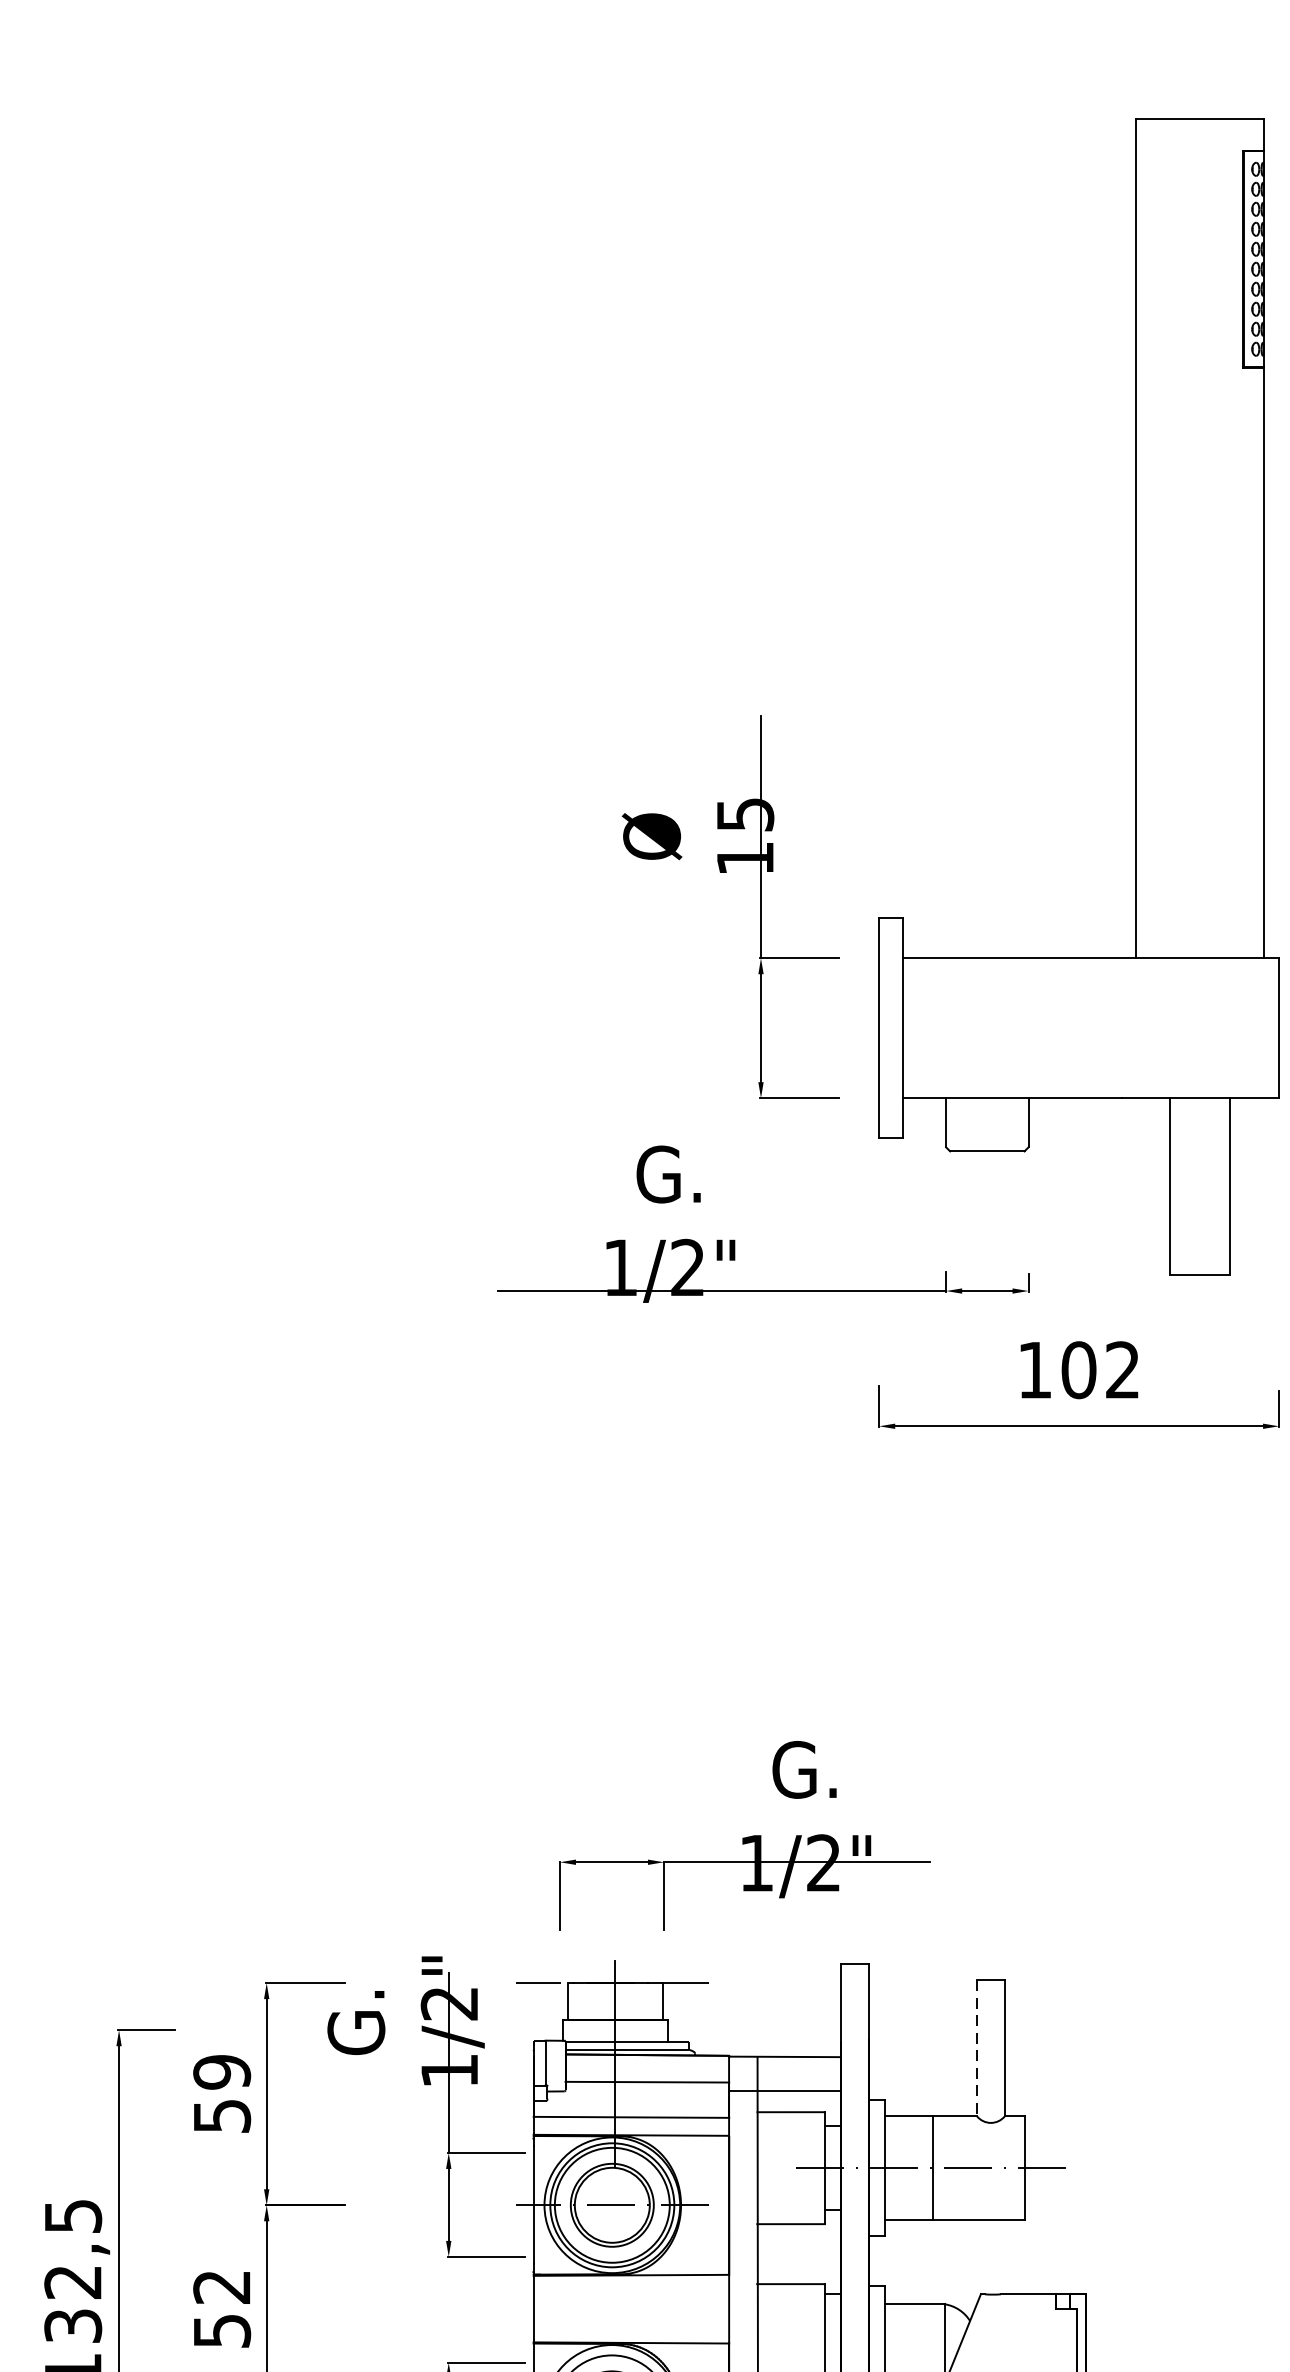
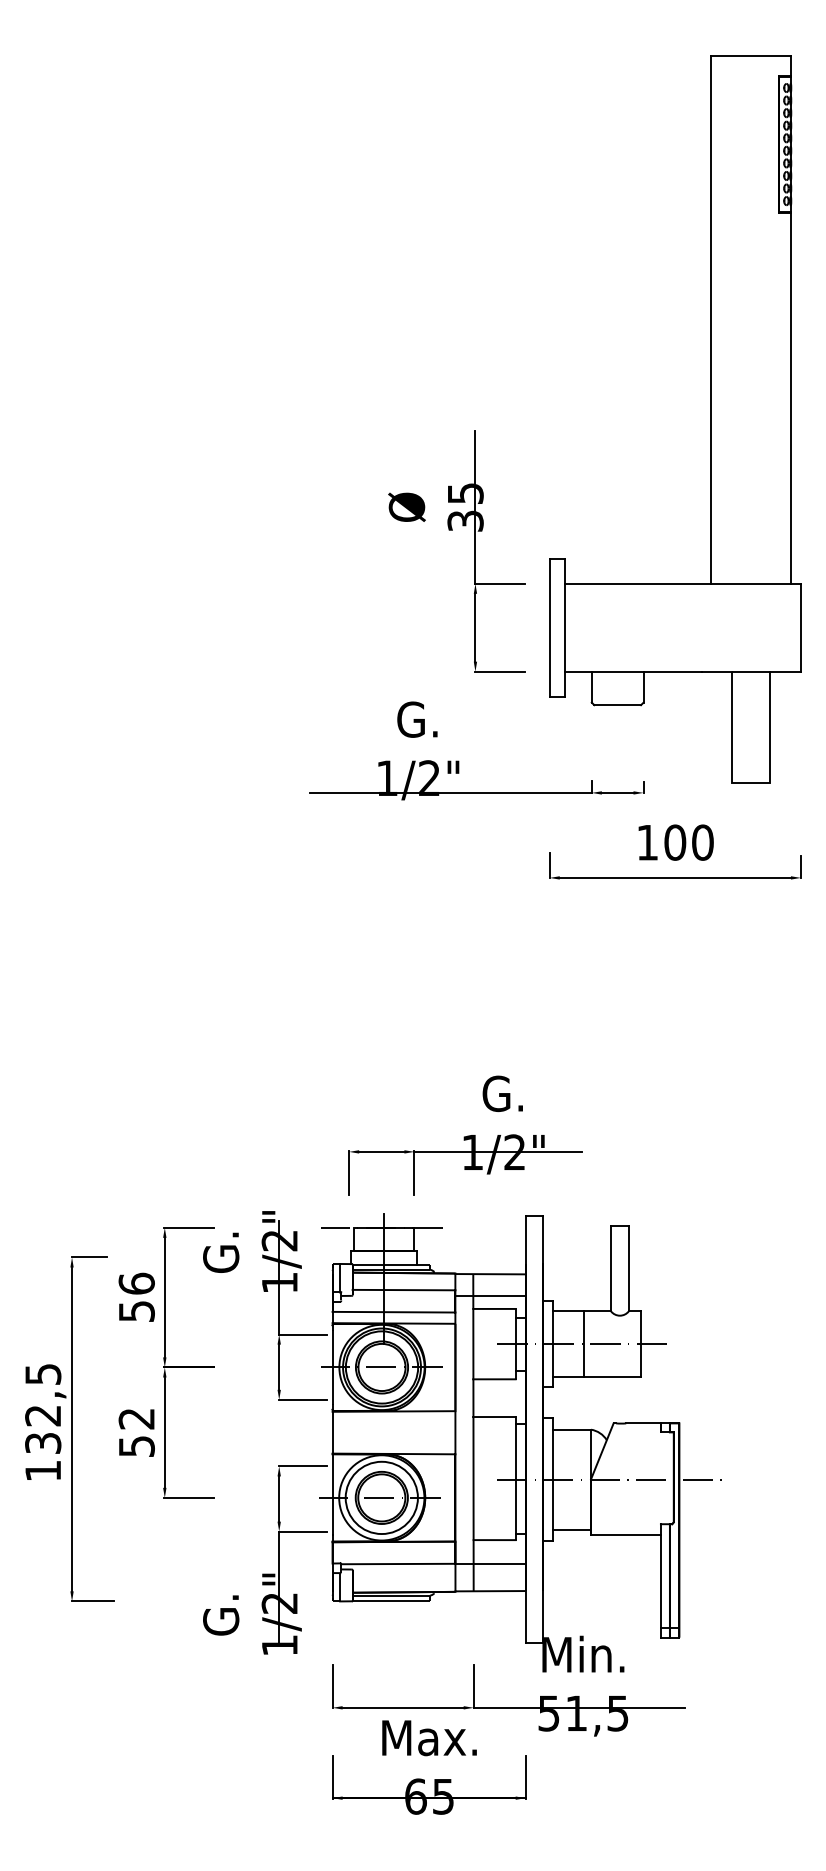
text: (745, 857) -> (465, 520), 15 -> 35
text: (1122, 1369) -> (702, 842), 102 -> 100
line: (977, 2047) -> (611, 1268), dashed -> solid
text: (221, 2071) -> (136, 1283), 59 -> 56

